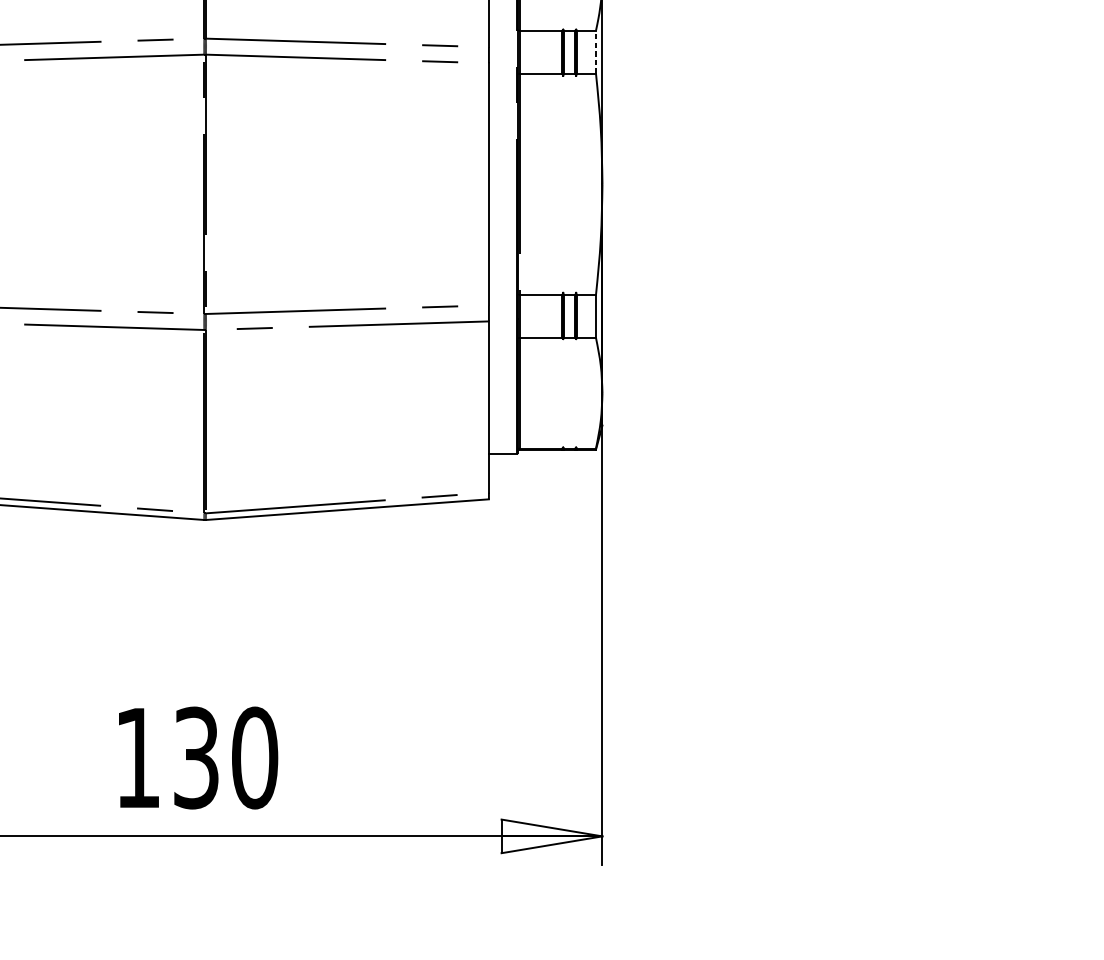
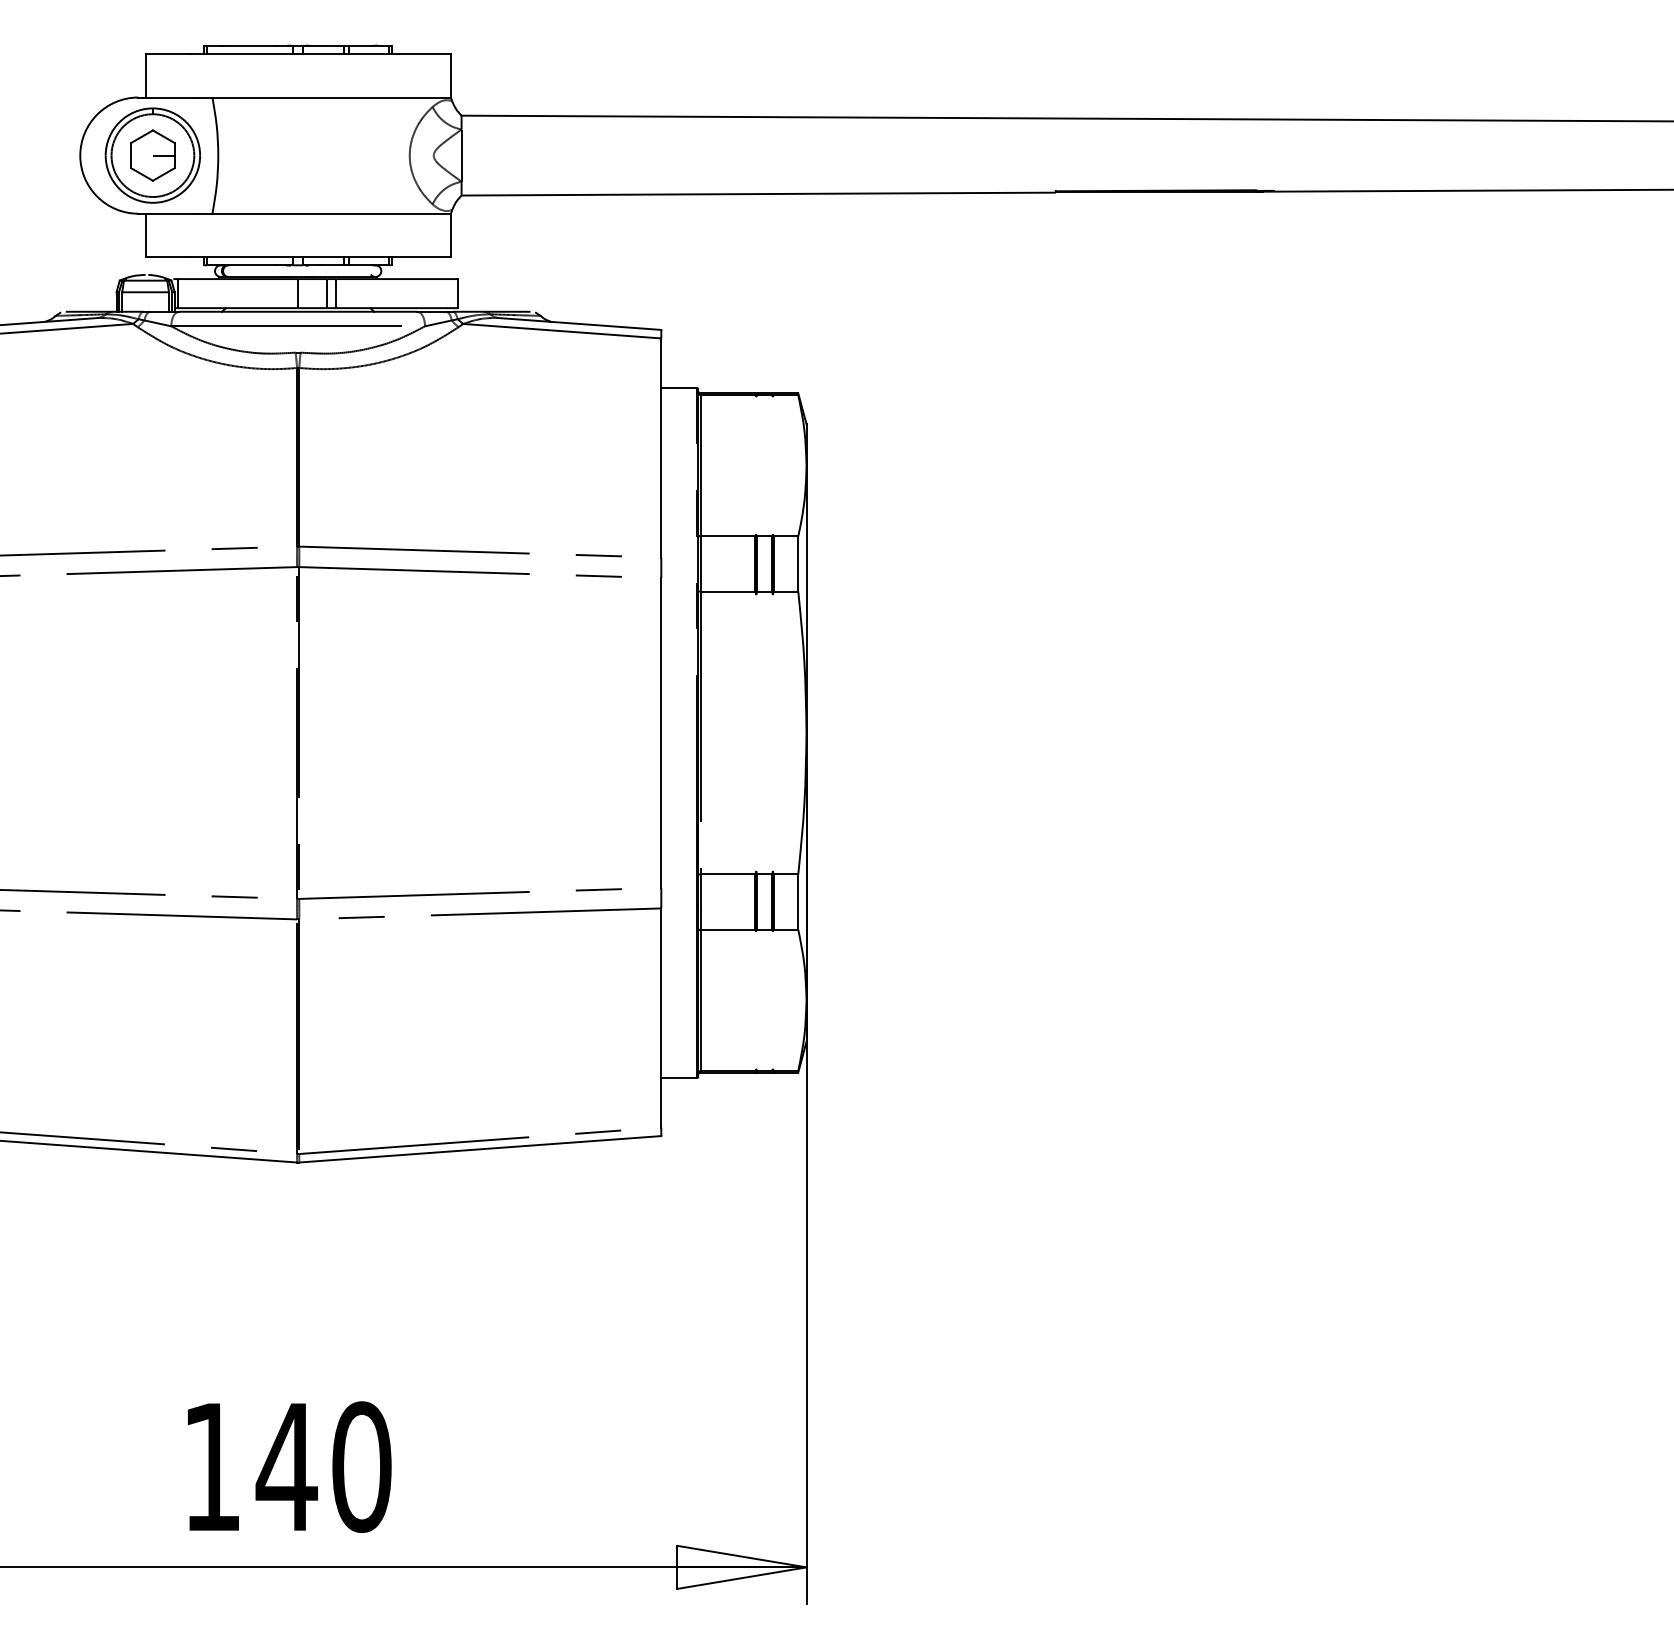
line: (596, 51) -> (798, 563), dashed -> solid
text: (196, 757) -> (286, 1466), 130 -> 140

